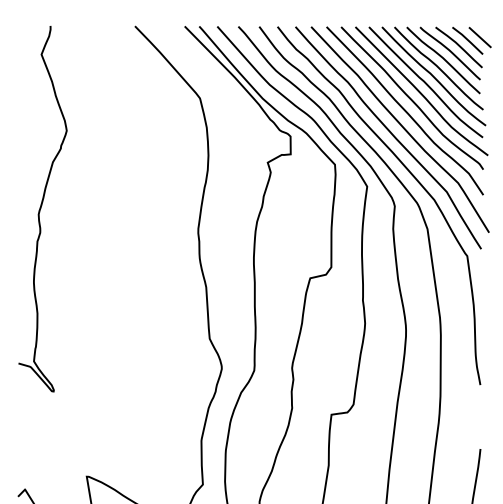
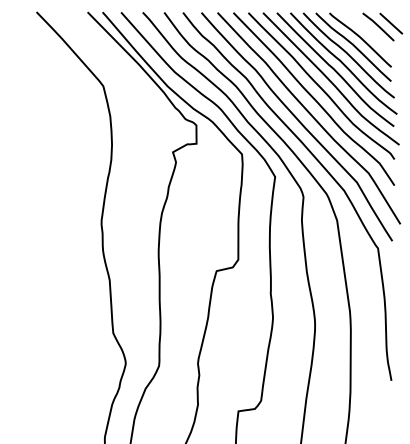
curve: (458, 46) -> (368, 32), removed

